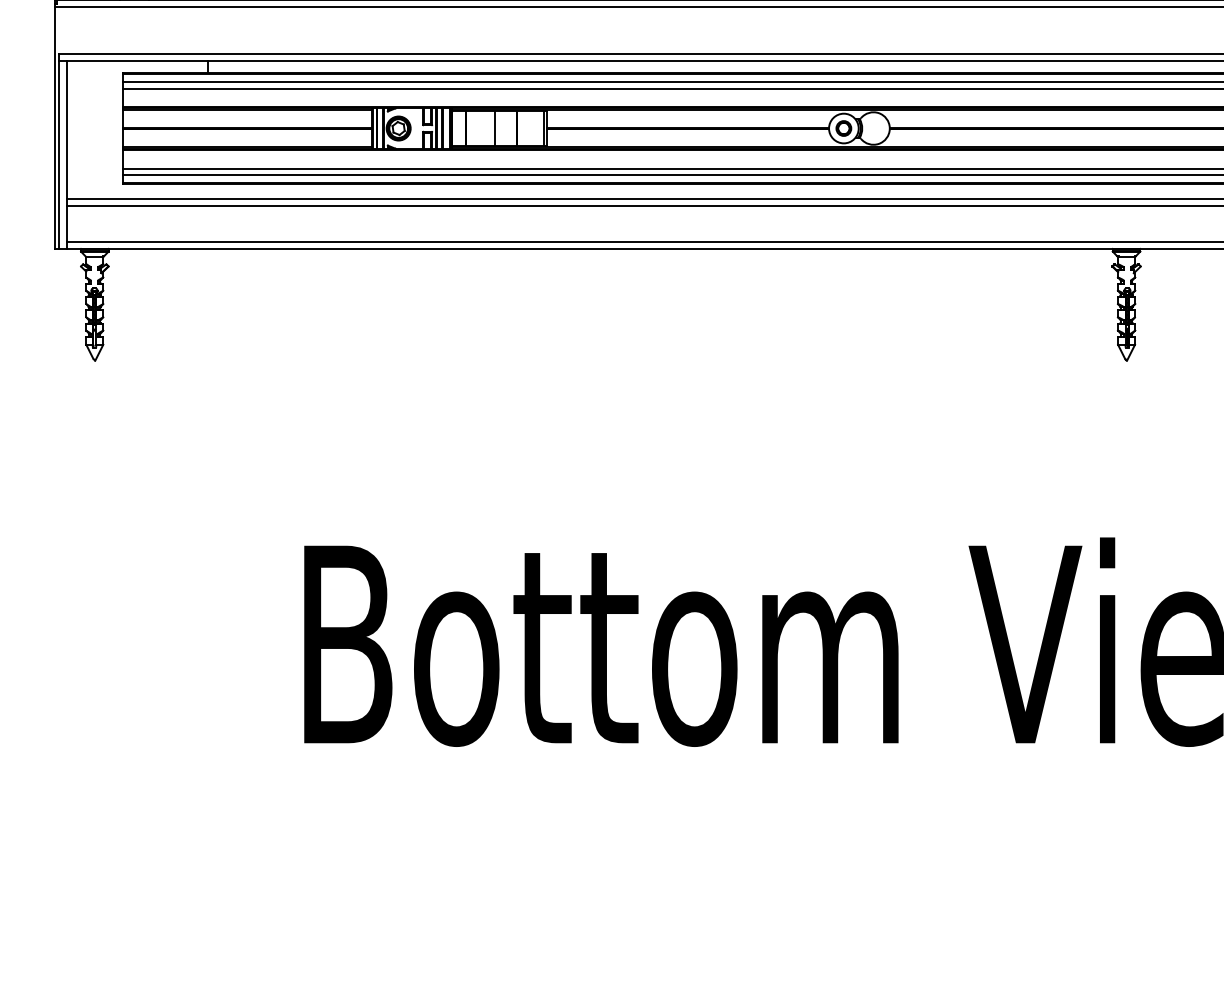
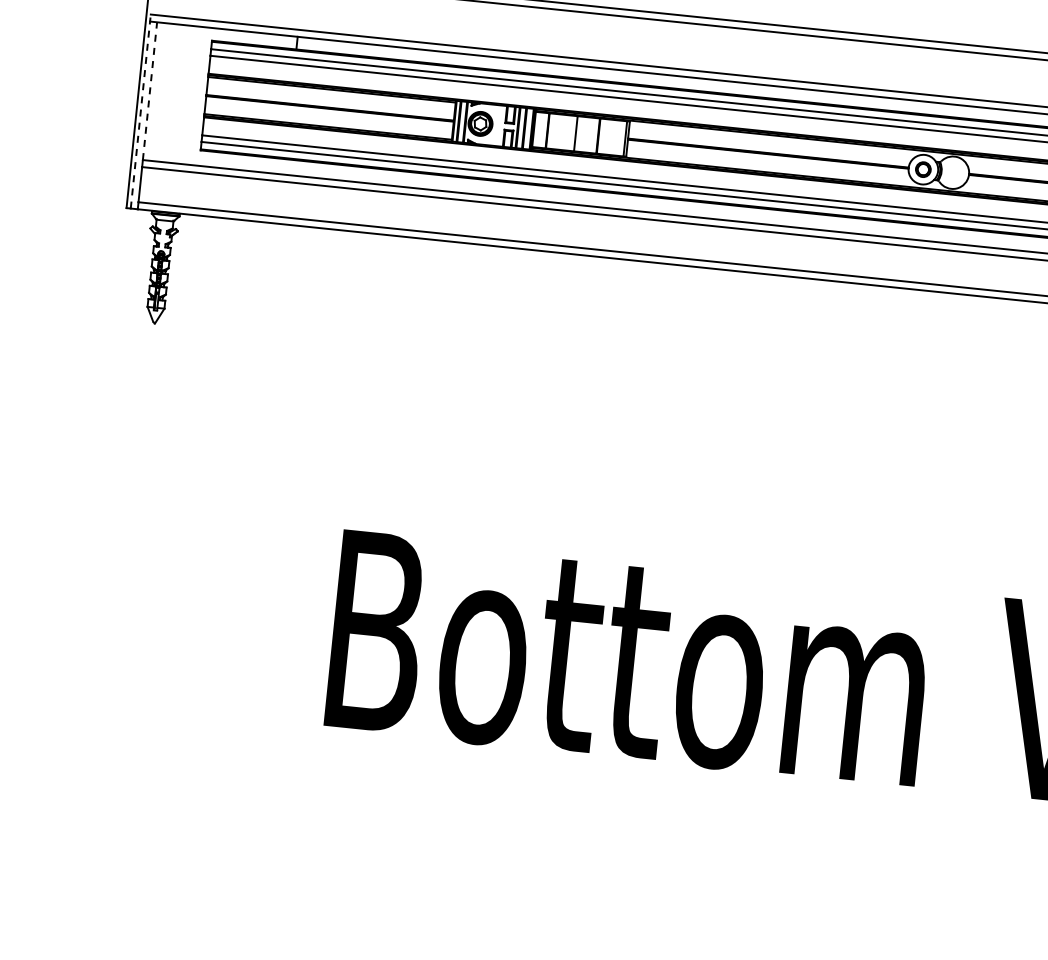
line: (66, 129) -> (150, 90), solid -> dashed
line: (59, 151) -> (140, 111), solid -> dashed

